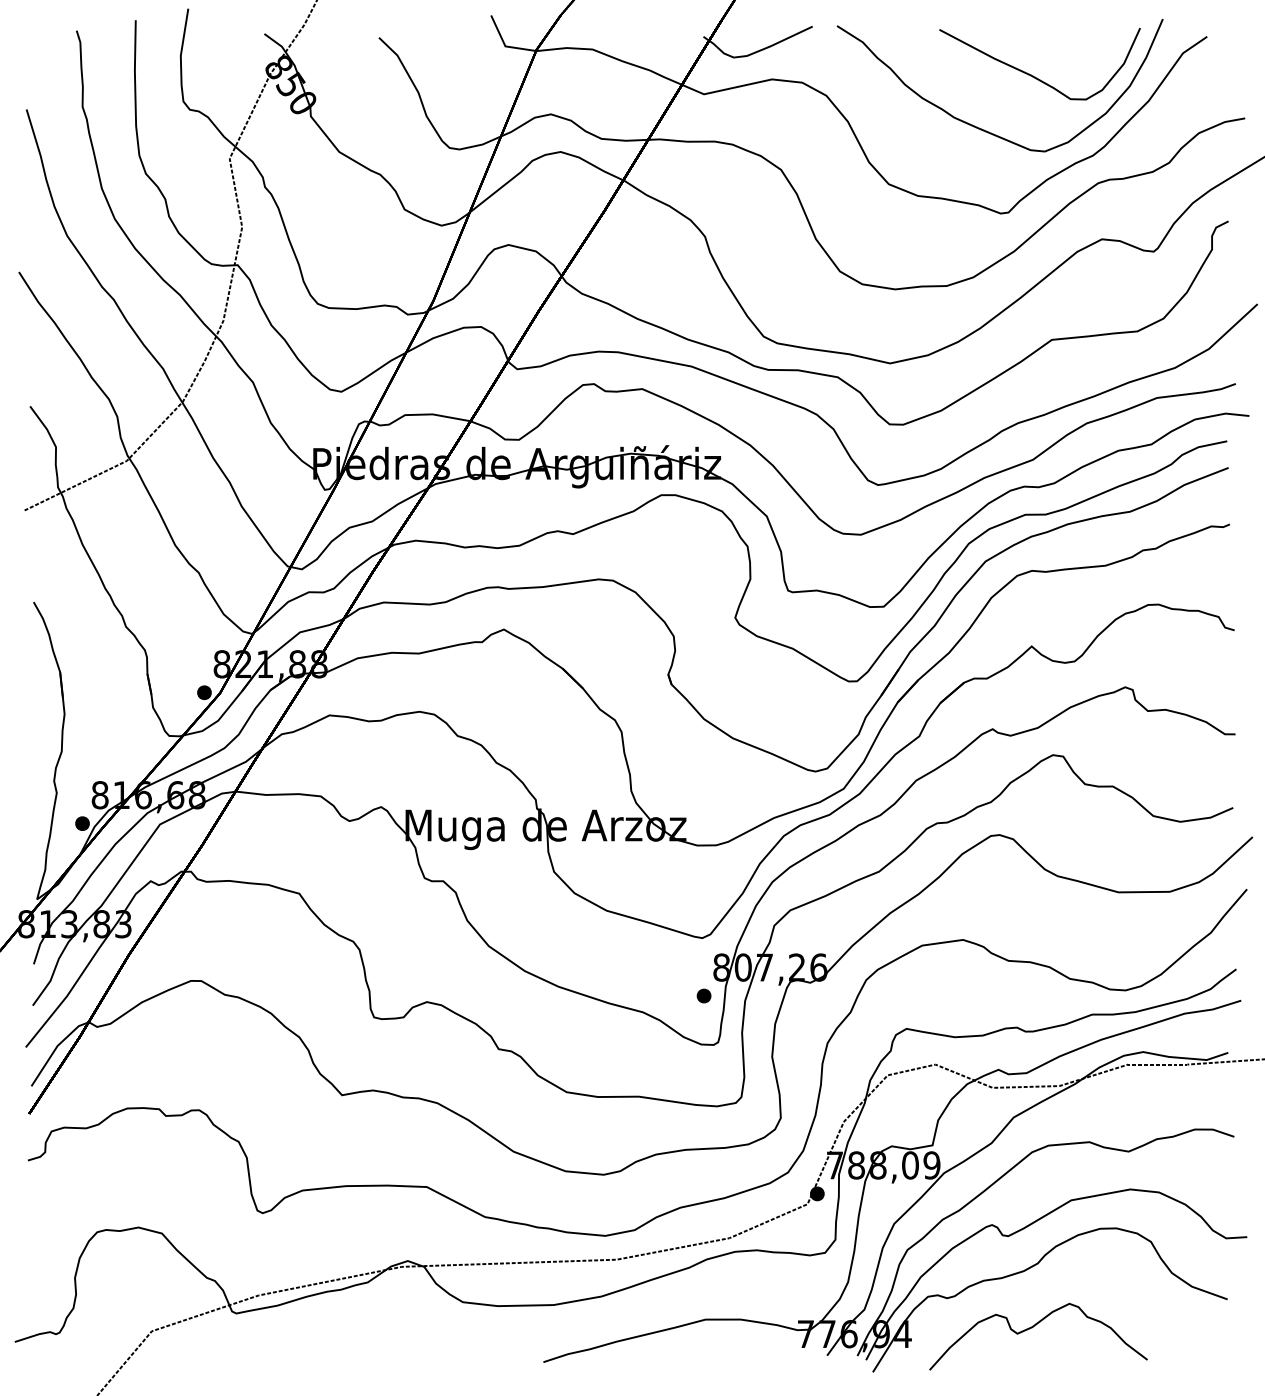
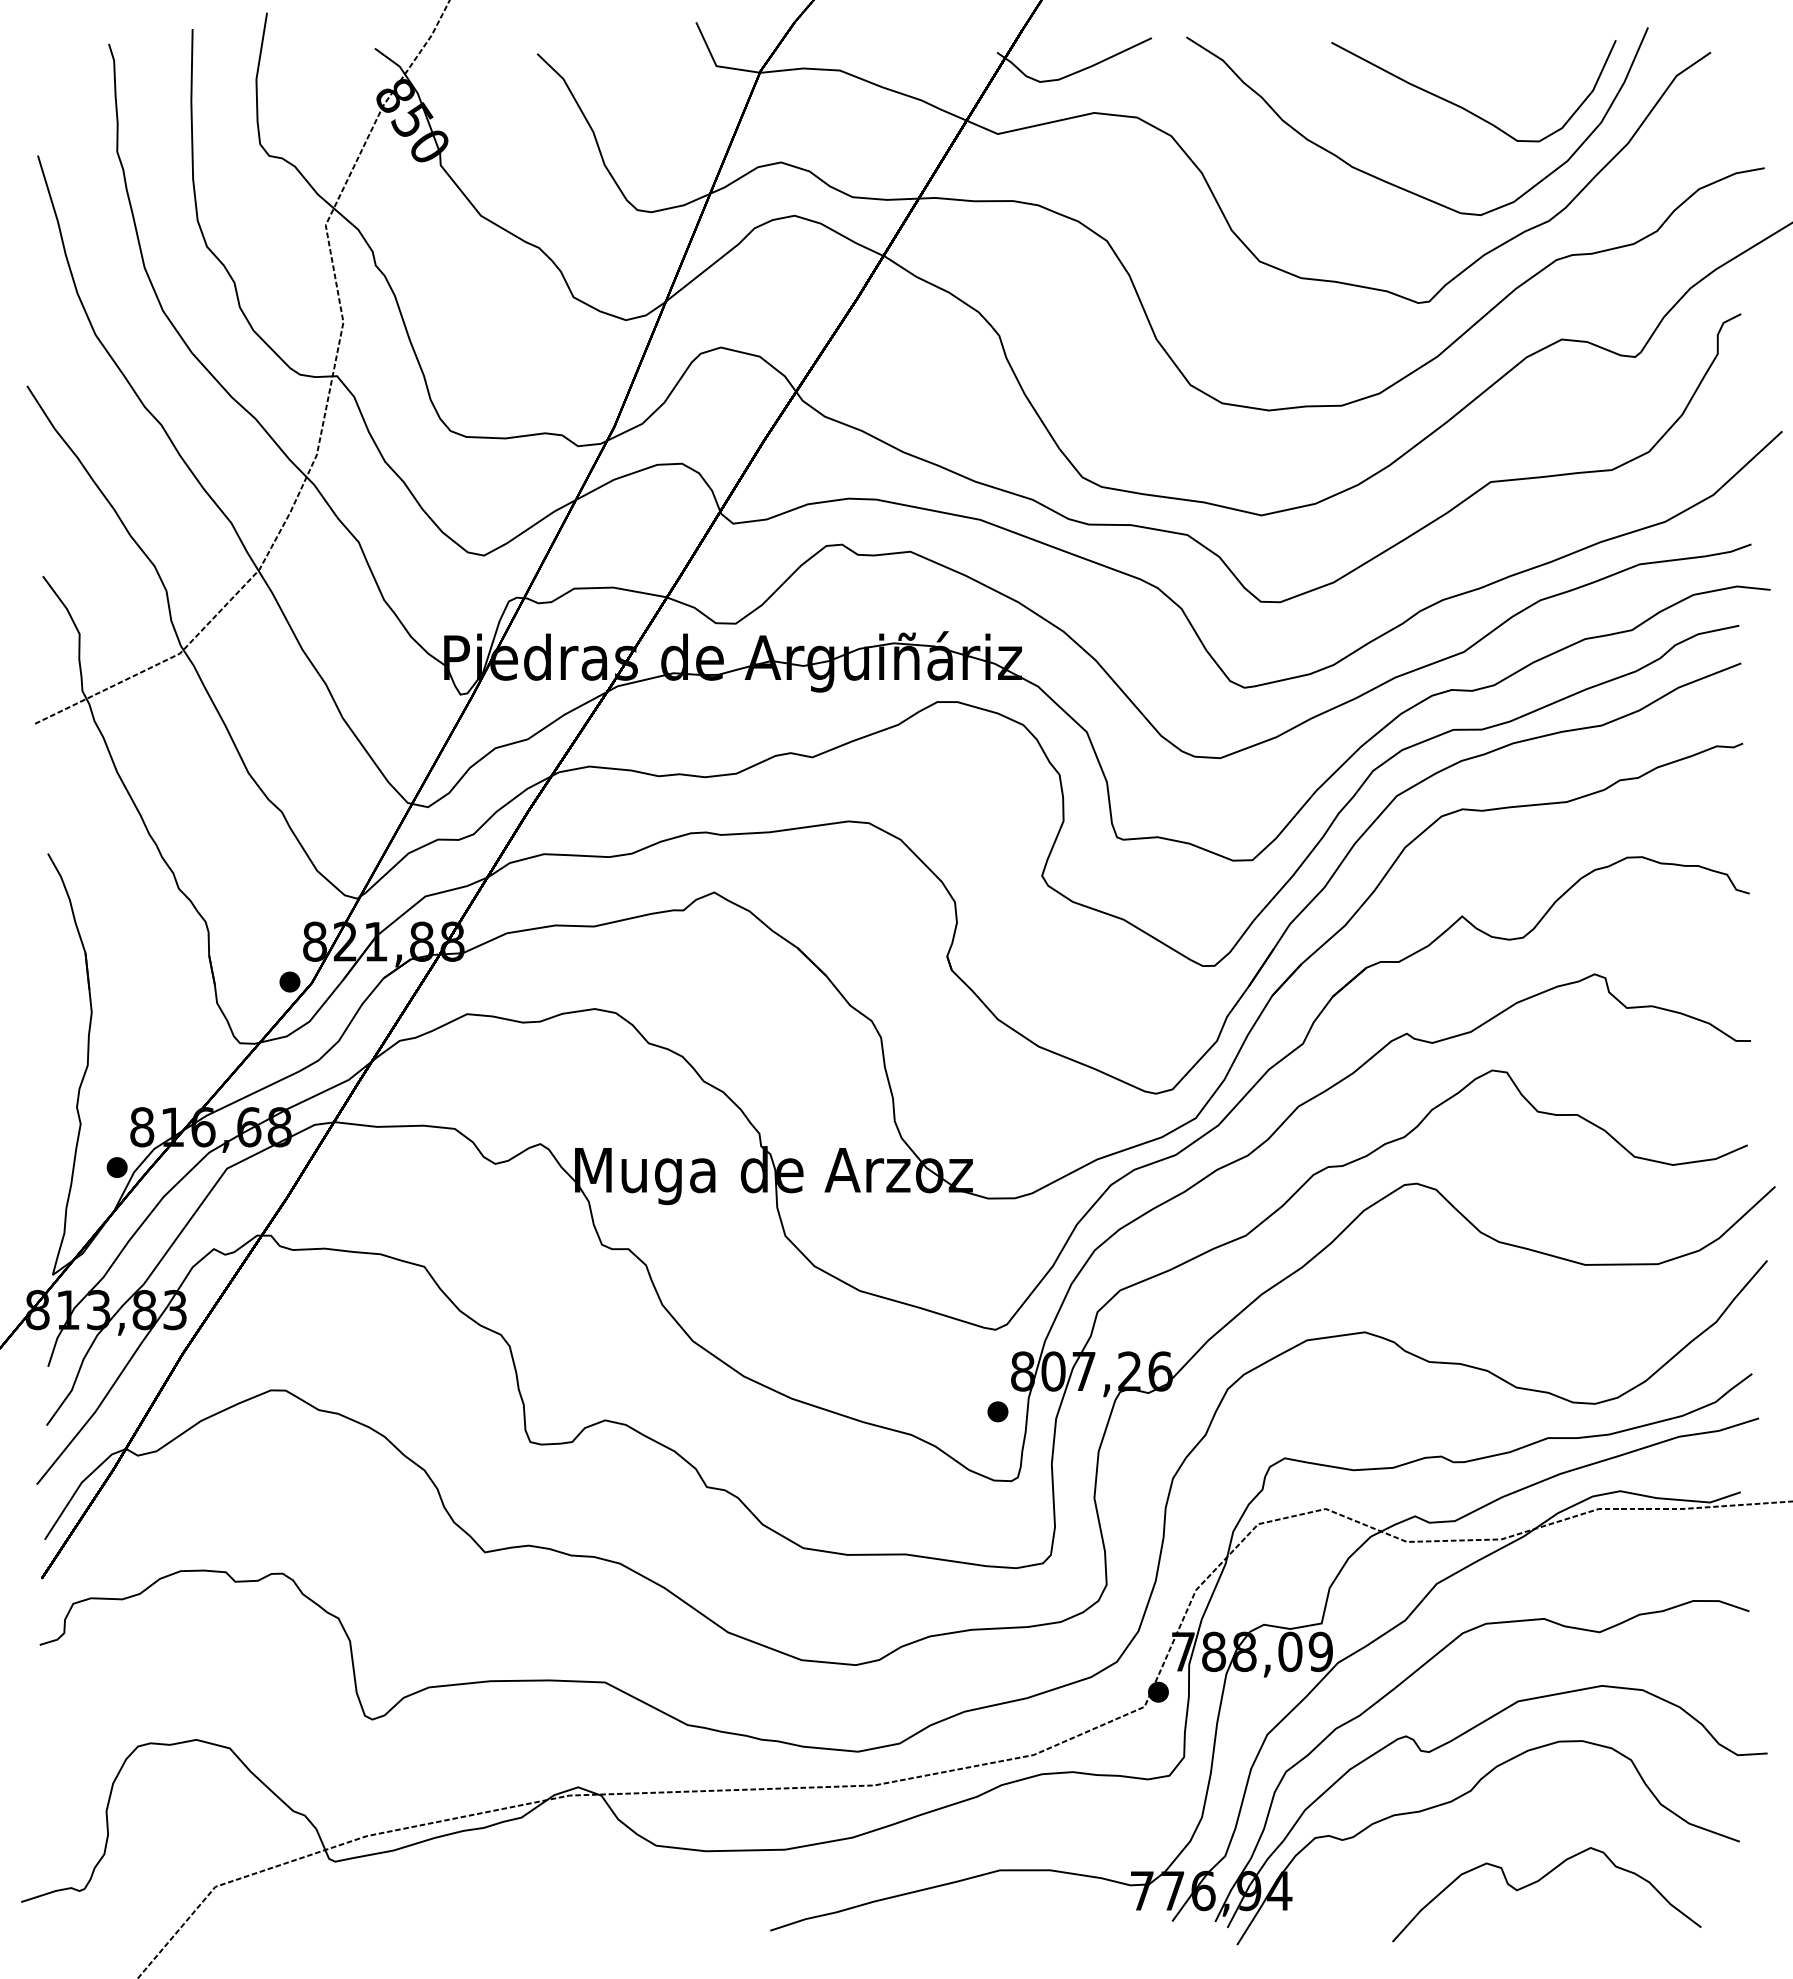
curve: (1033, 1327) -> (1539, 1881), moved

